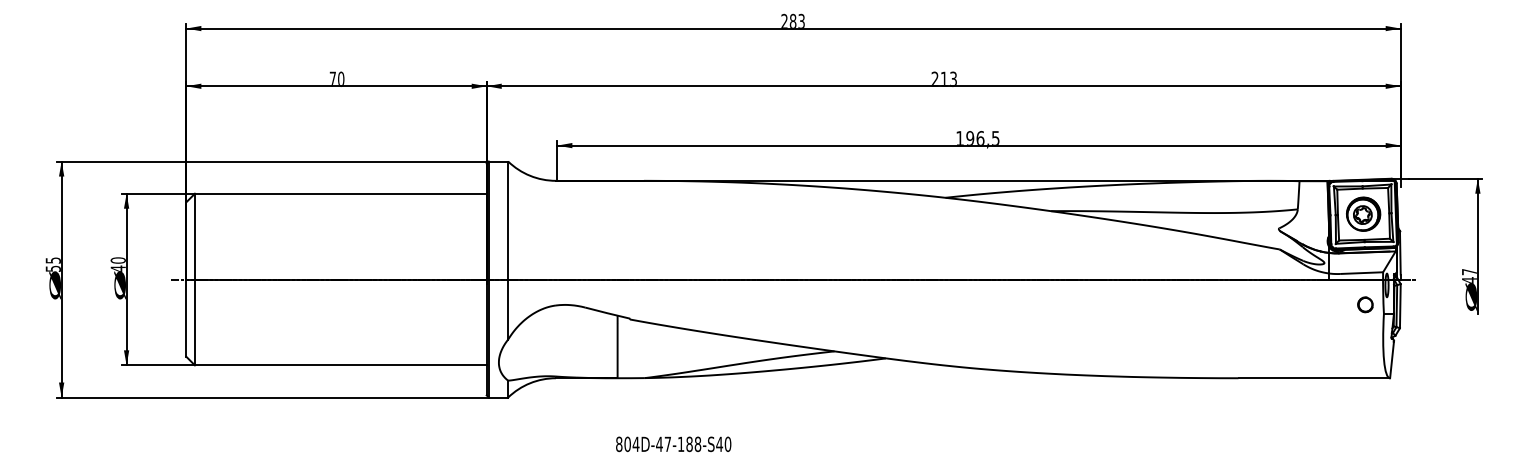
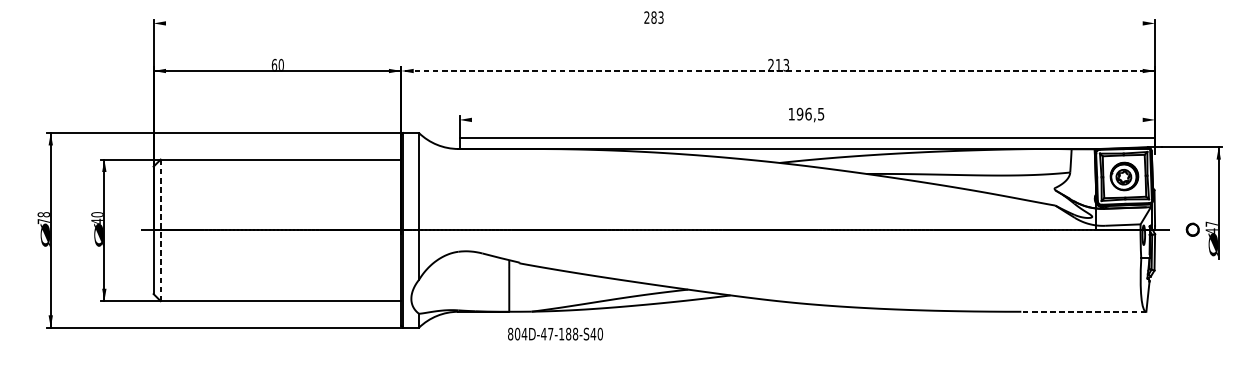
line: (793, 28) -> (654, 23), removed
text: (332, 77) -> (274, 63), 70 -> 60
line: (943, 86) -> (778, 71), solid -> dashed
line: (978, 145) -> (806, 137), moved
text: (52, 264) -> (43, 217), 55 -> 78
line: (194, 279) -> (160, 230), solid -> dashed
part: (1365, 304) -> (1192, 229), moved
line: (1314, 378) -> (1083, 311), solid -> dashed
text: (673, 444) -> (555, 334), moved

